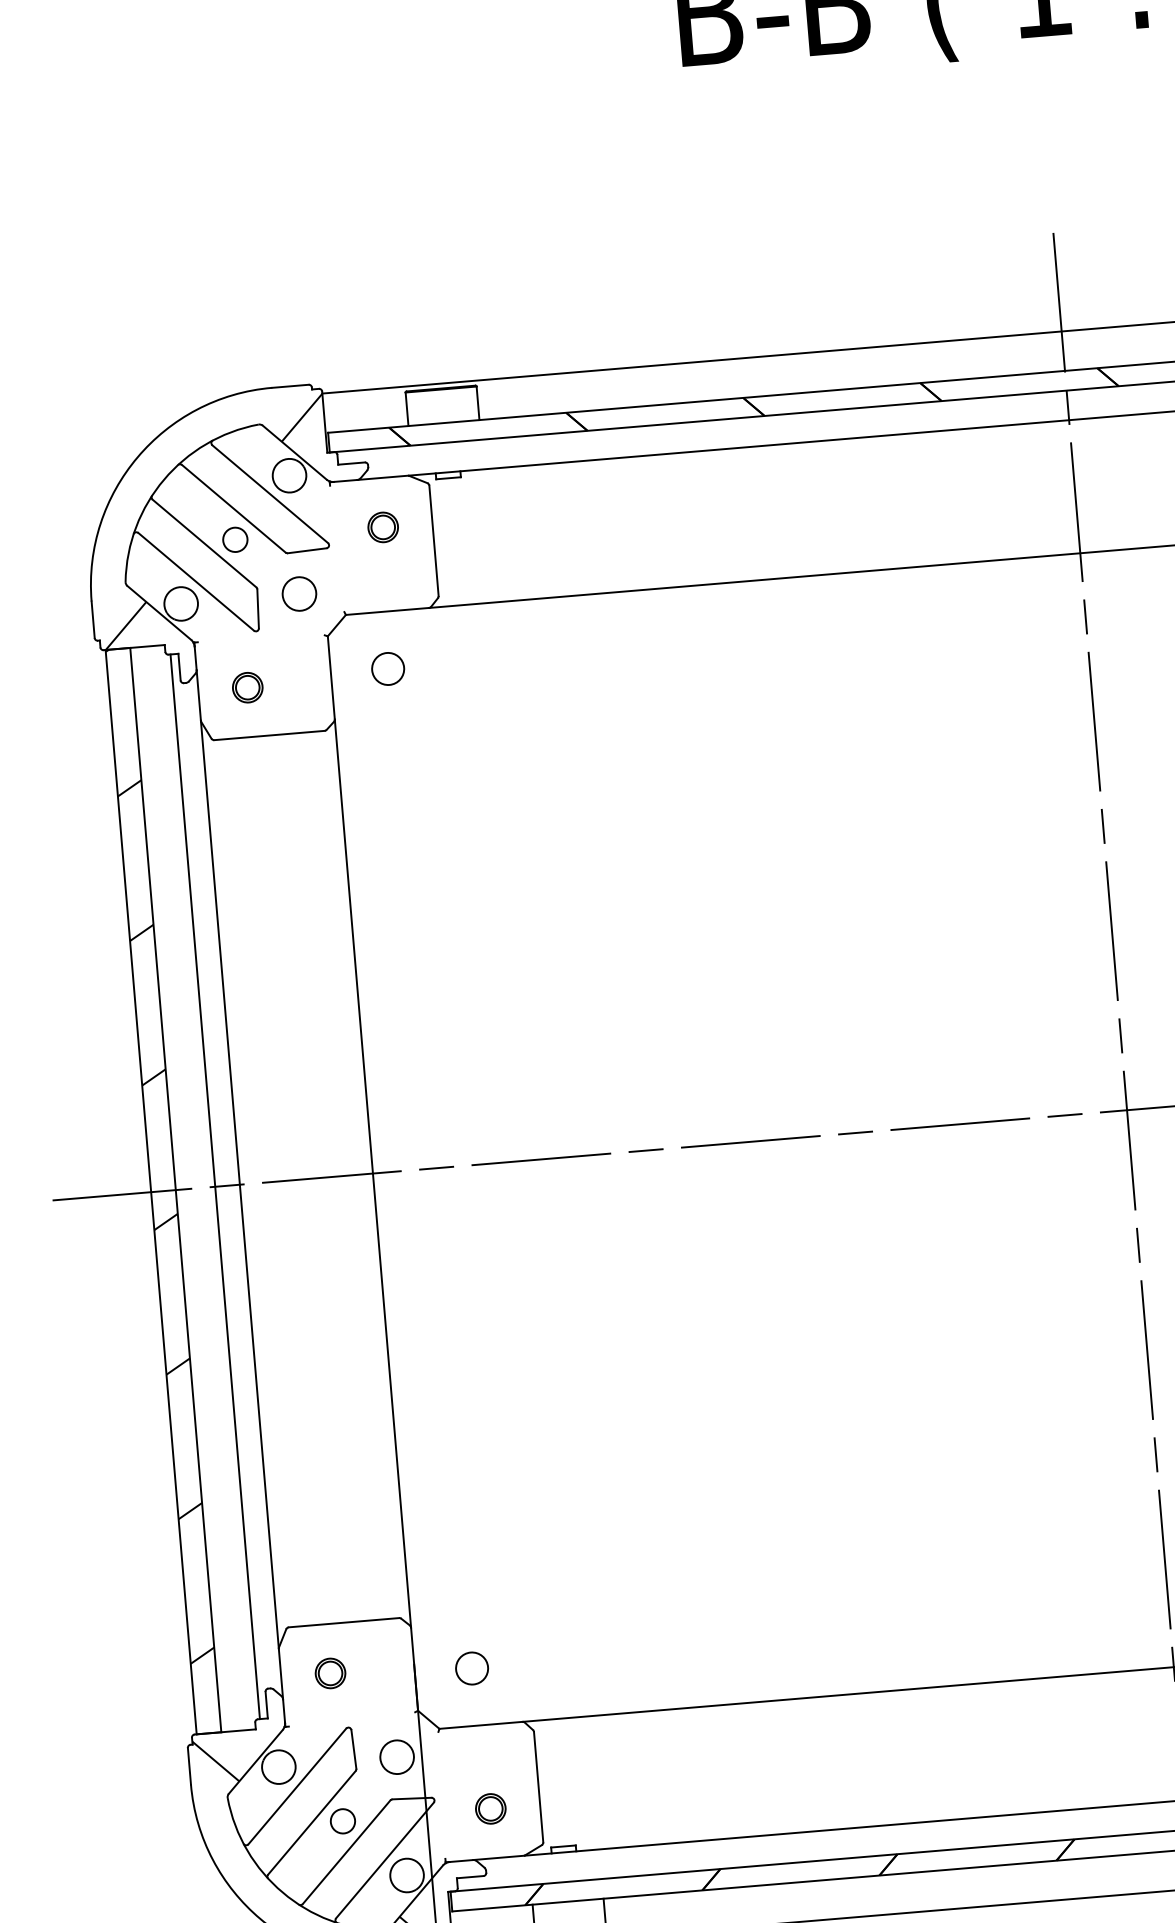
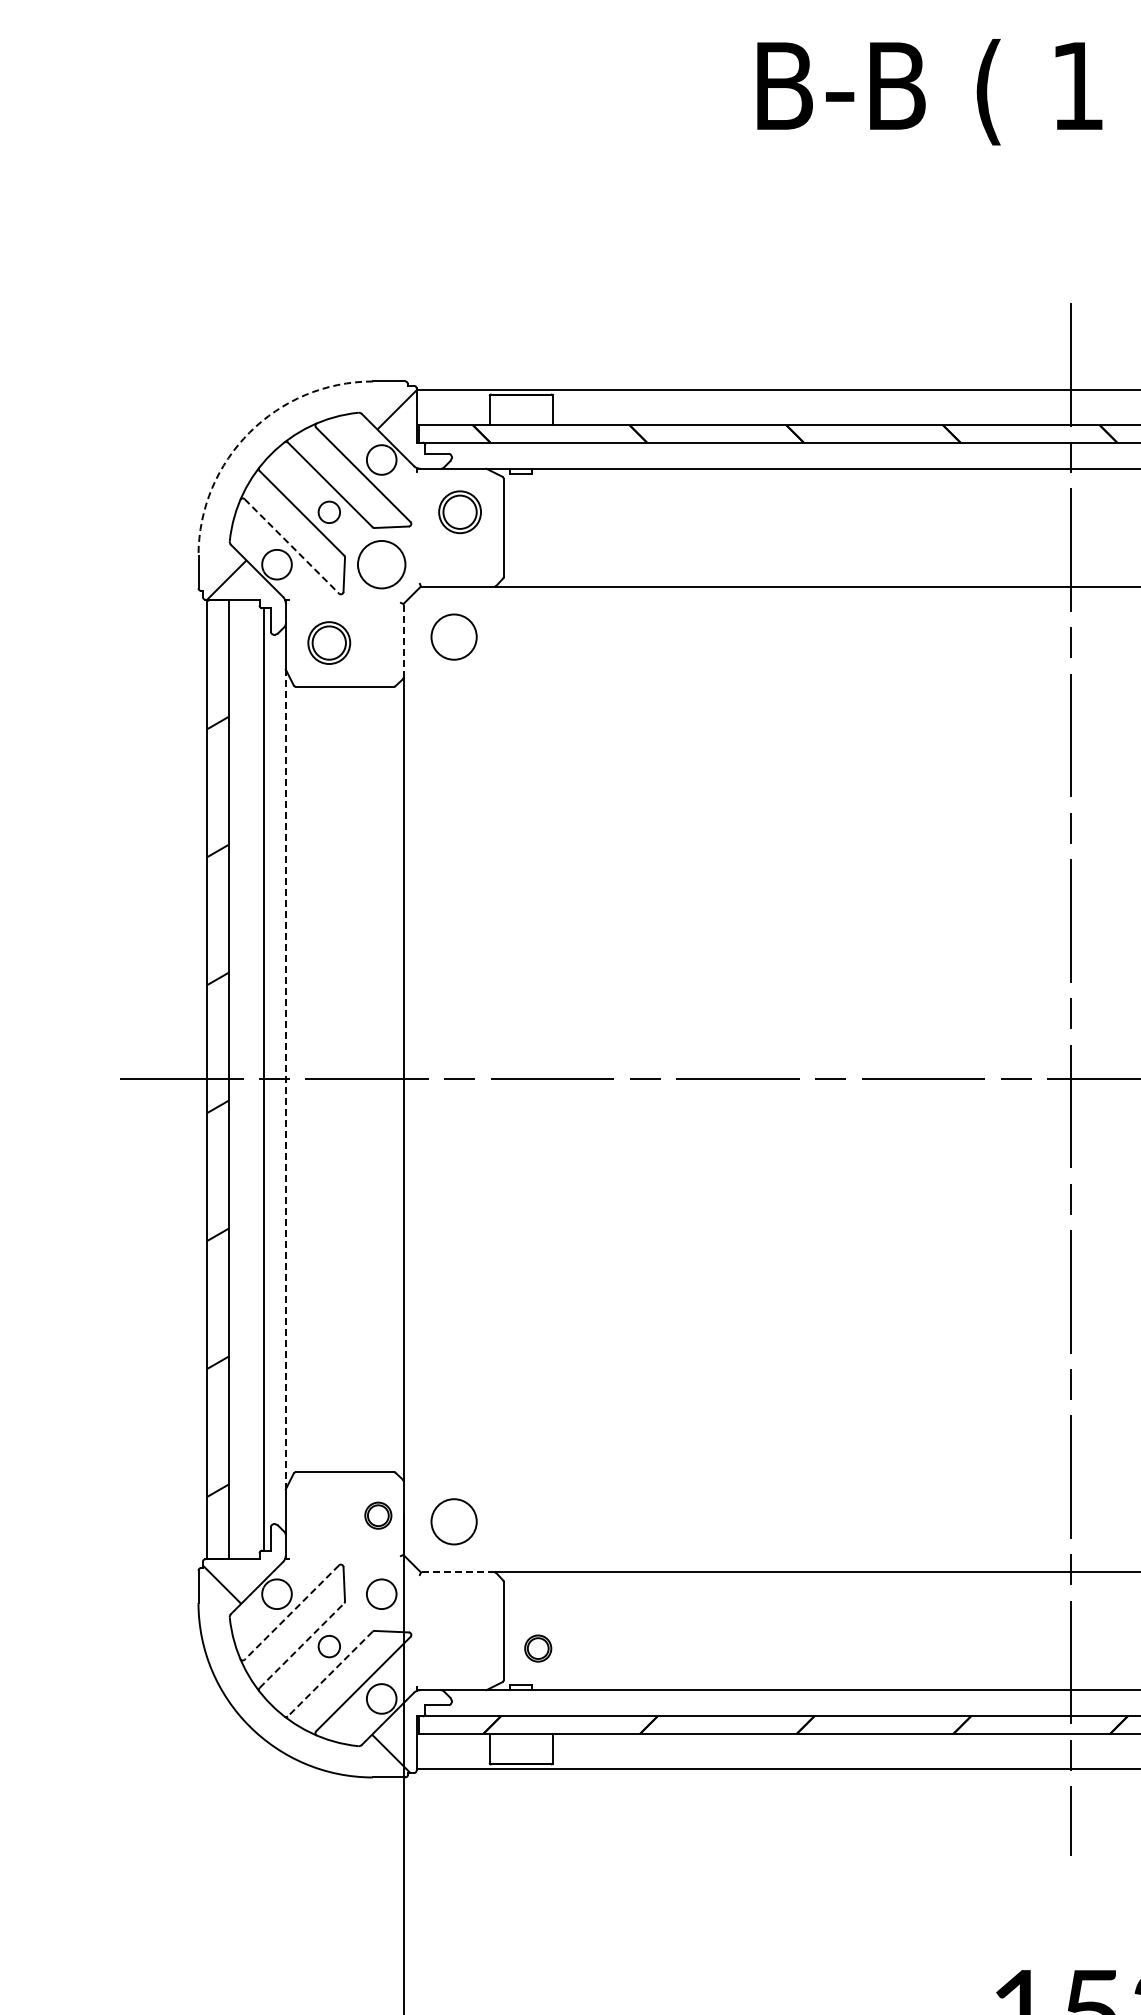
arc: (137, 457) -> (249, 432), solid -> dashed
part: (383, 527) -> (460, 512), size x1.6
line: (195, 582) -> (291, 546), solid -> dashed
circle: (299, 593) -> (381, 564), size x1.6
circle: (387, 668) -> (453, 636), size x1.6
line: (331, 677) -> (403, 640), solid -> dashed
part: (247, 687) -> (329, 643), size x1.6
line: (239, 1184) -> (285, 1079), solid -> dashed
circle: (471, 1668) -> (453, 1521), size x1.6
part: (330, 1673) -> (378, 1515), moved
line: (480, 1725) -> (457, 1572), solid -> dashed
line: (296, 1786) -> (291, 1612), solid -> dashed
part: (491, 1808) -> (538, 1648), moved
line: (311, 1822) -> (301, 1645), solid -> dashed
line: (346, 1852) -> (330, 1674), solid -> dashed

